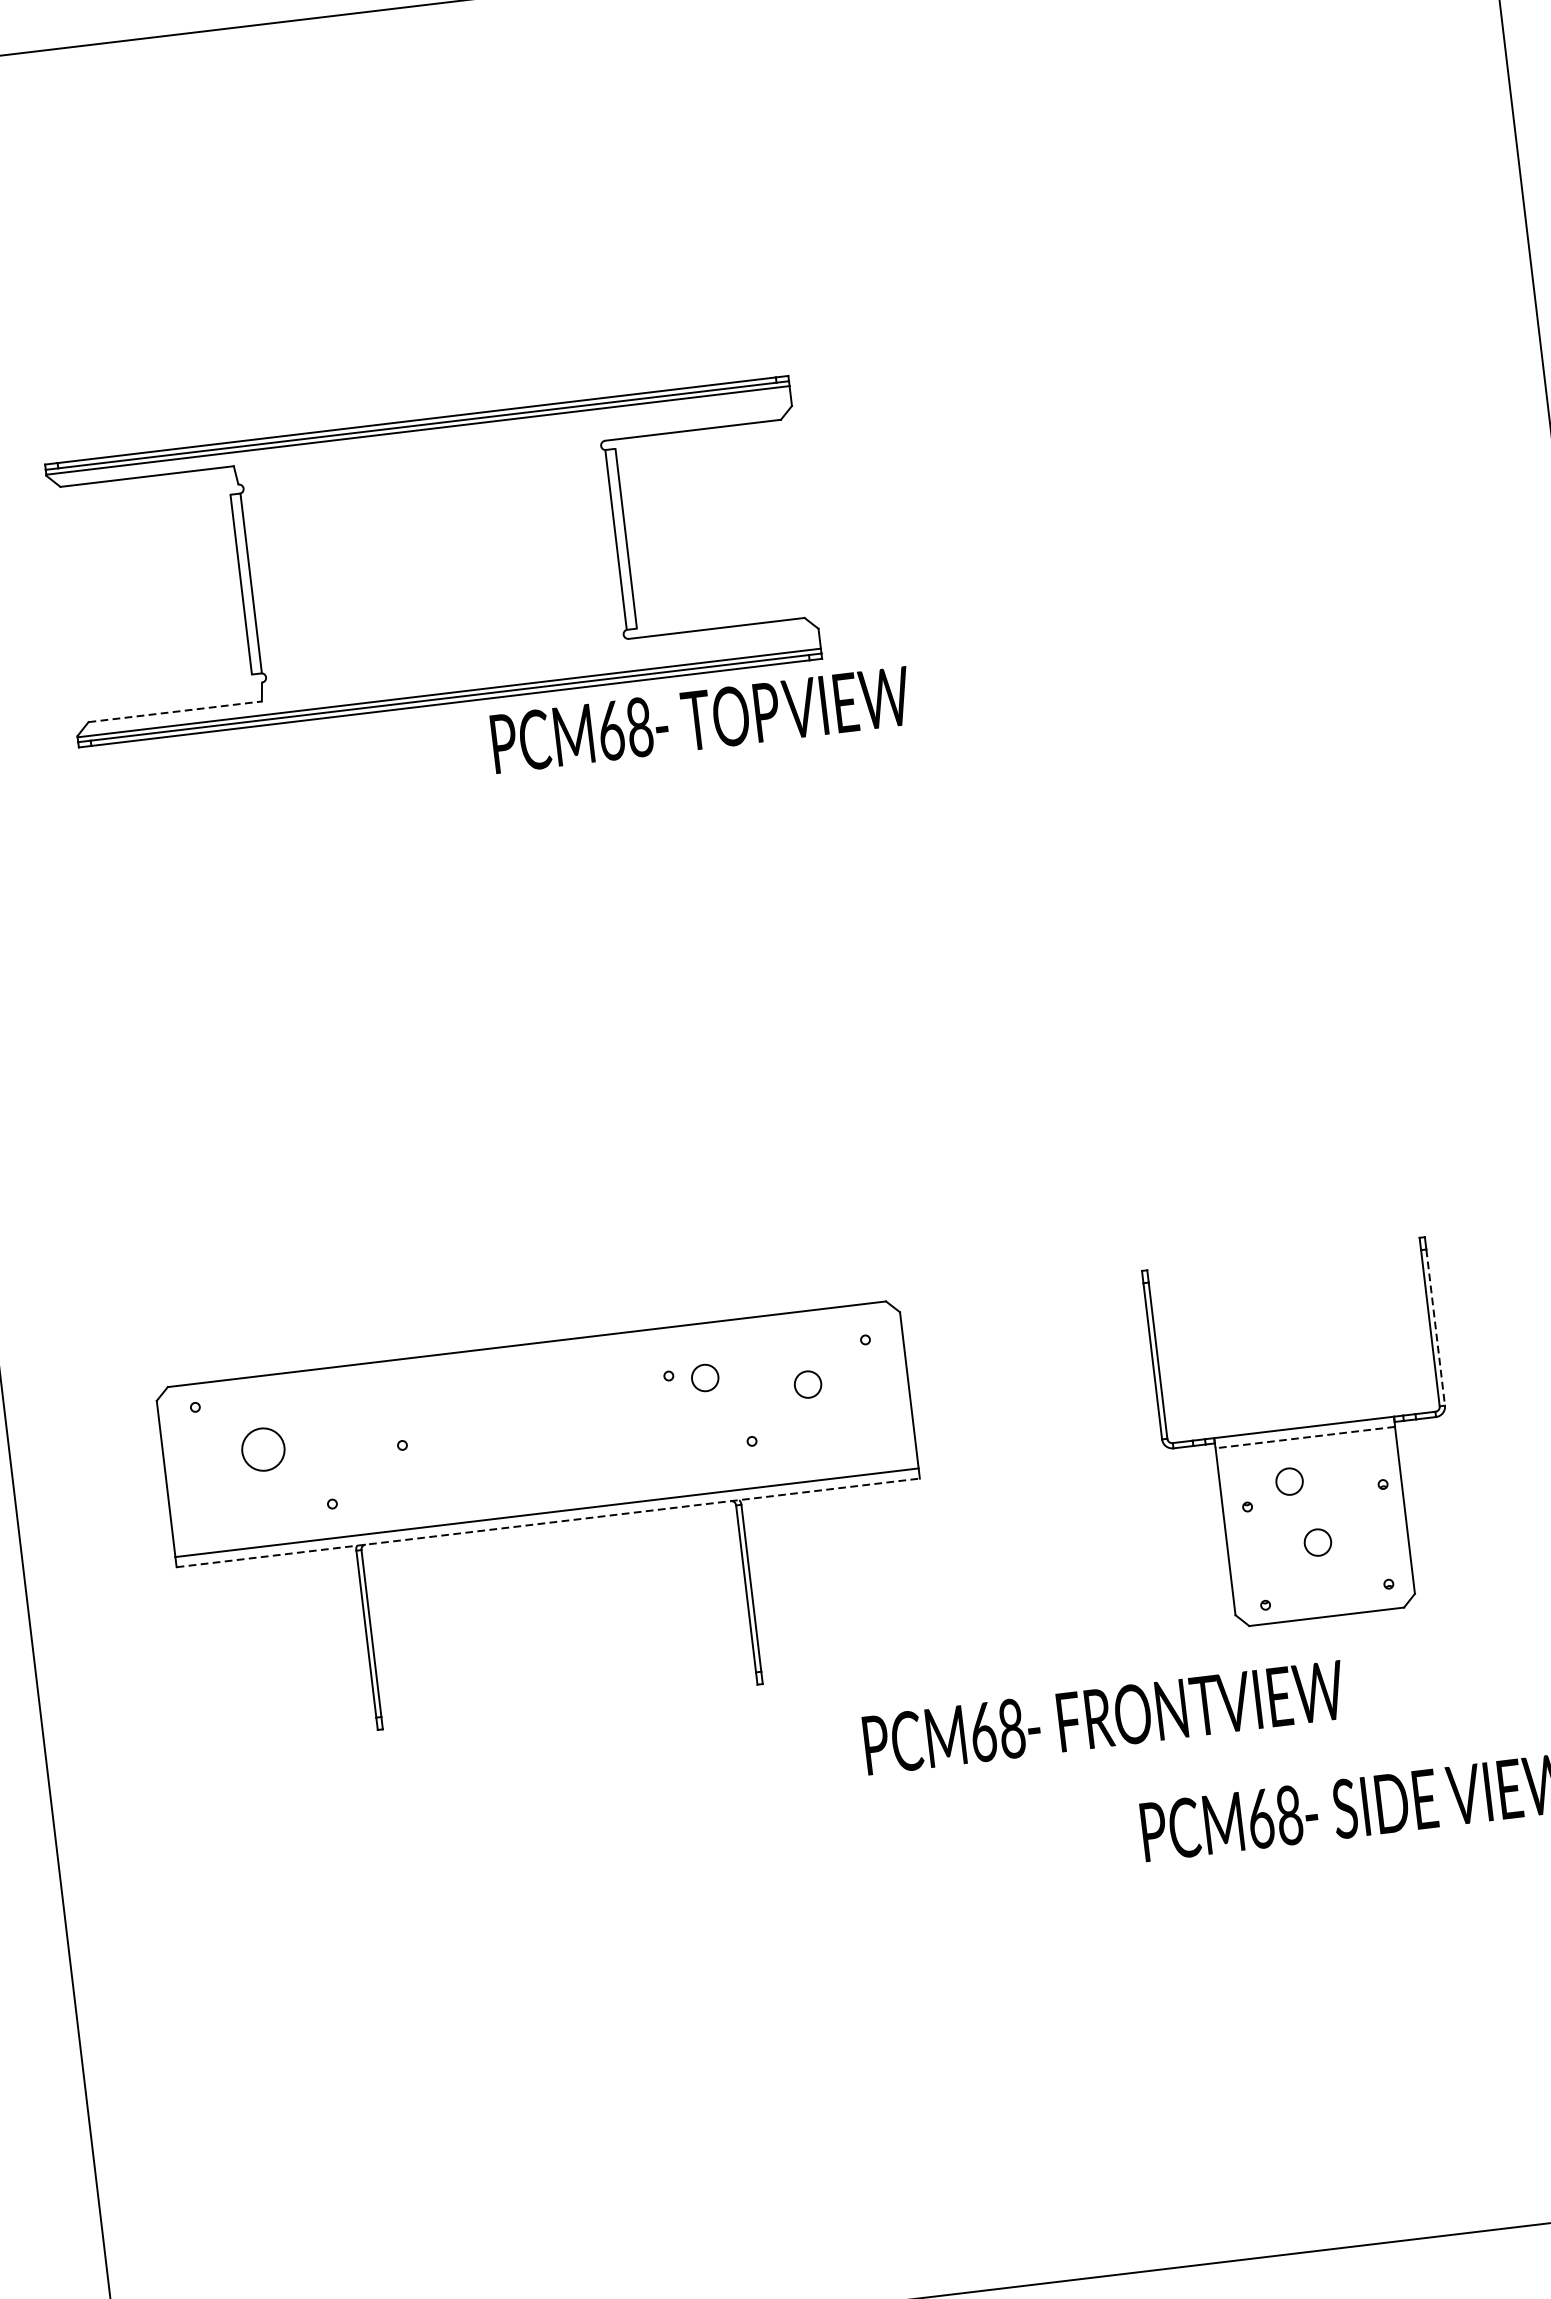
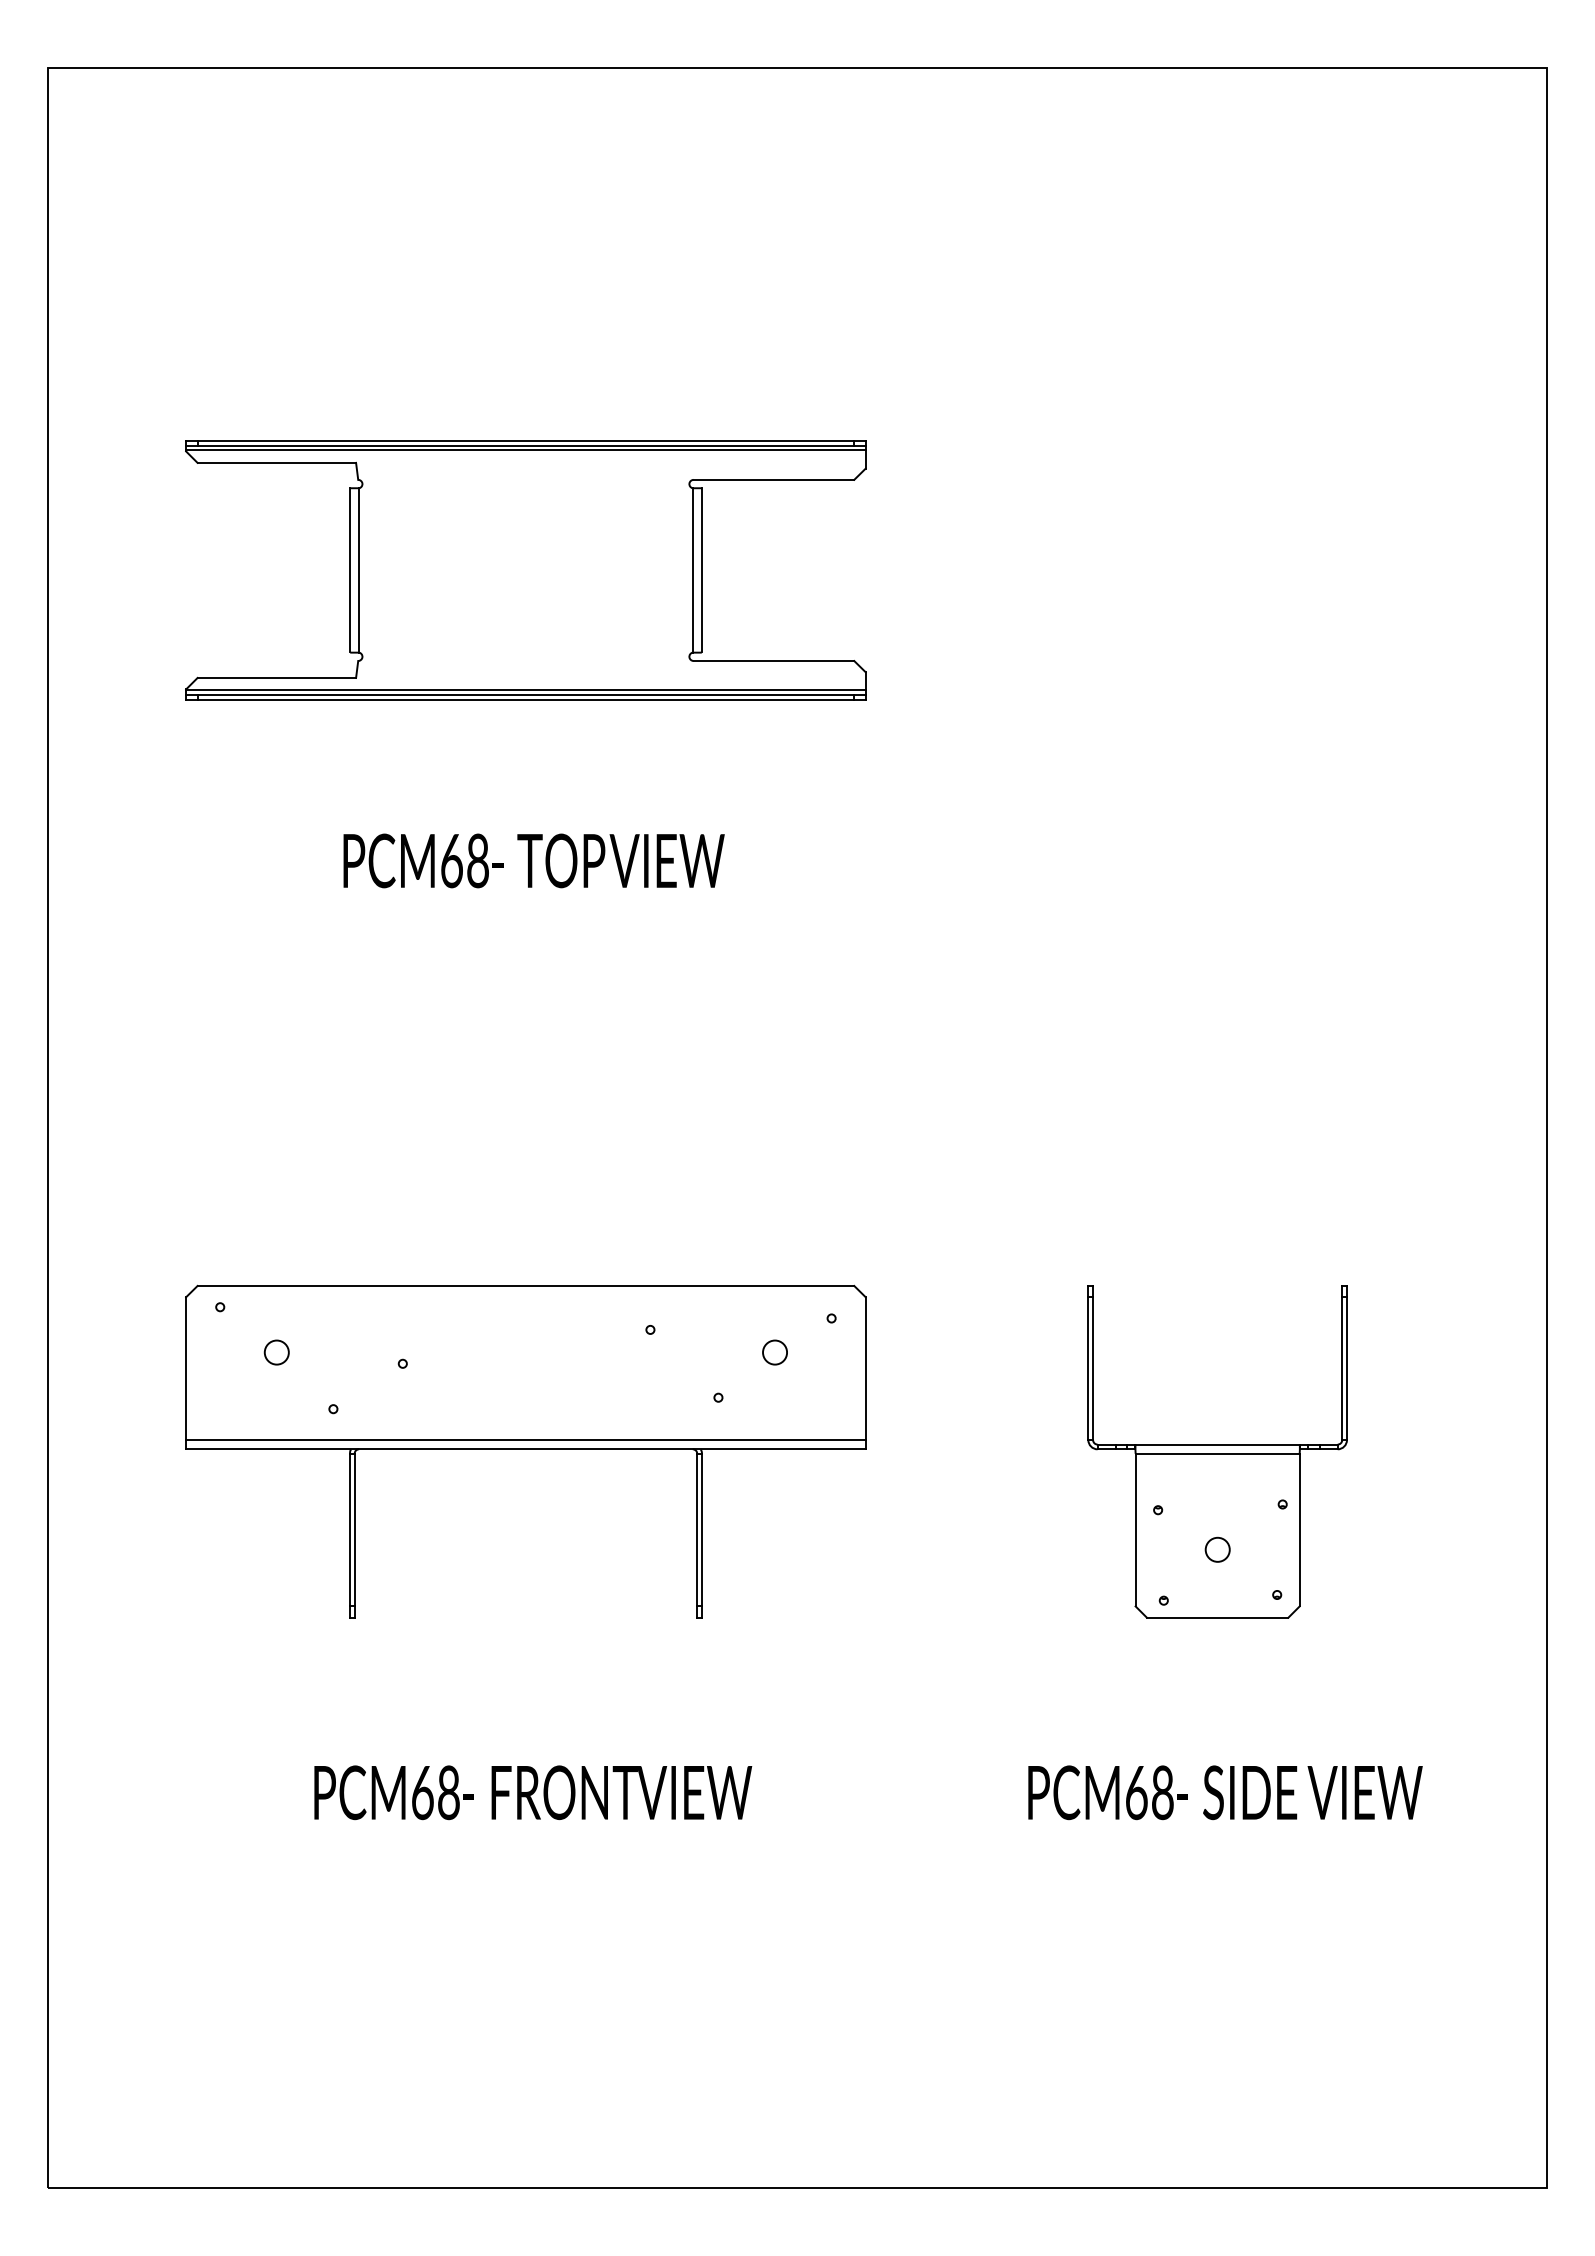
line: (176, 712) -> (277, 678), dashed -> solid
text: (700, 719) -> (533, 860), moved
line: (1435, 1328) -> (1346, 1369), dashed -> solid
circle: (704, 1377) -> (682, 1335), removed
line: (1305, 1437) -> (1217, 1453), dashed -> solid
circle: (262, 1449) -> (276, 1352), size x0.62
circle: (1289, 1481) -> (1198, 1491), removed
line: (547, 1523) -> (525, 1449), dashed -> solid
text: (1104, 1717) -> (533, 1792), moved

